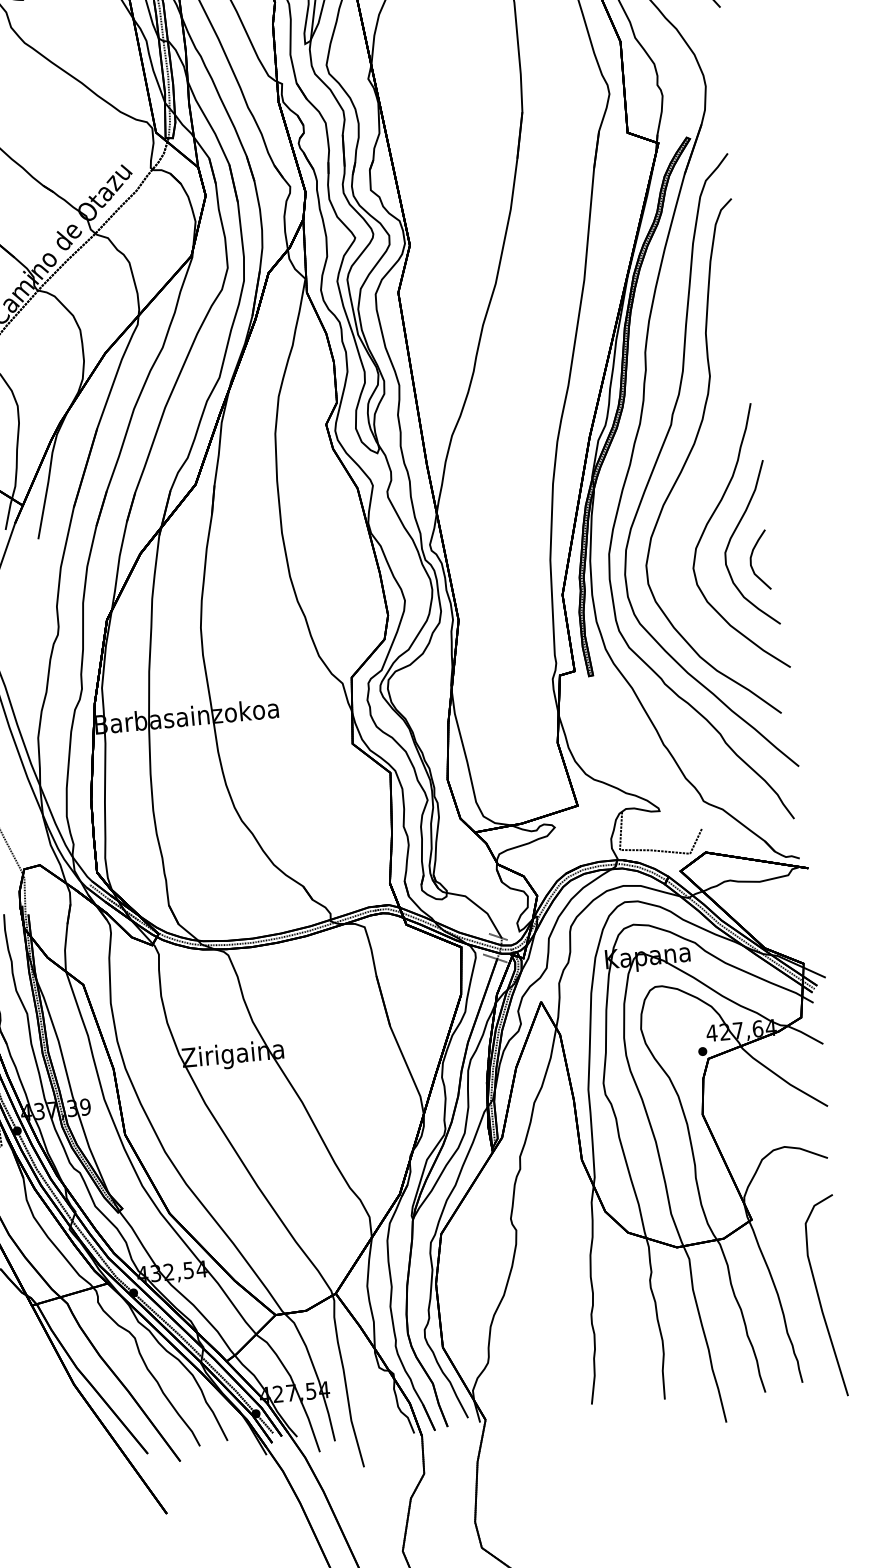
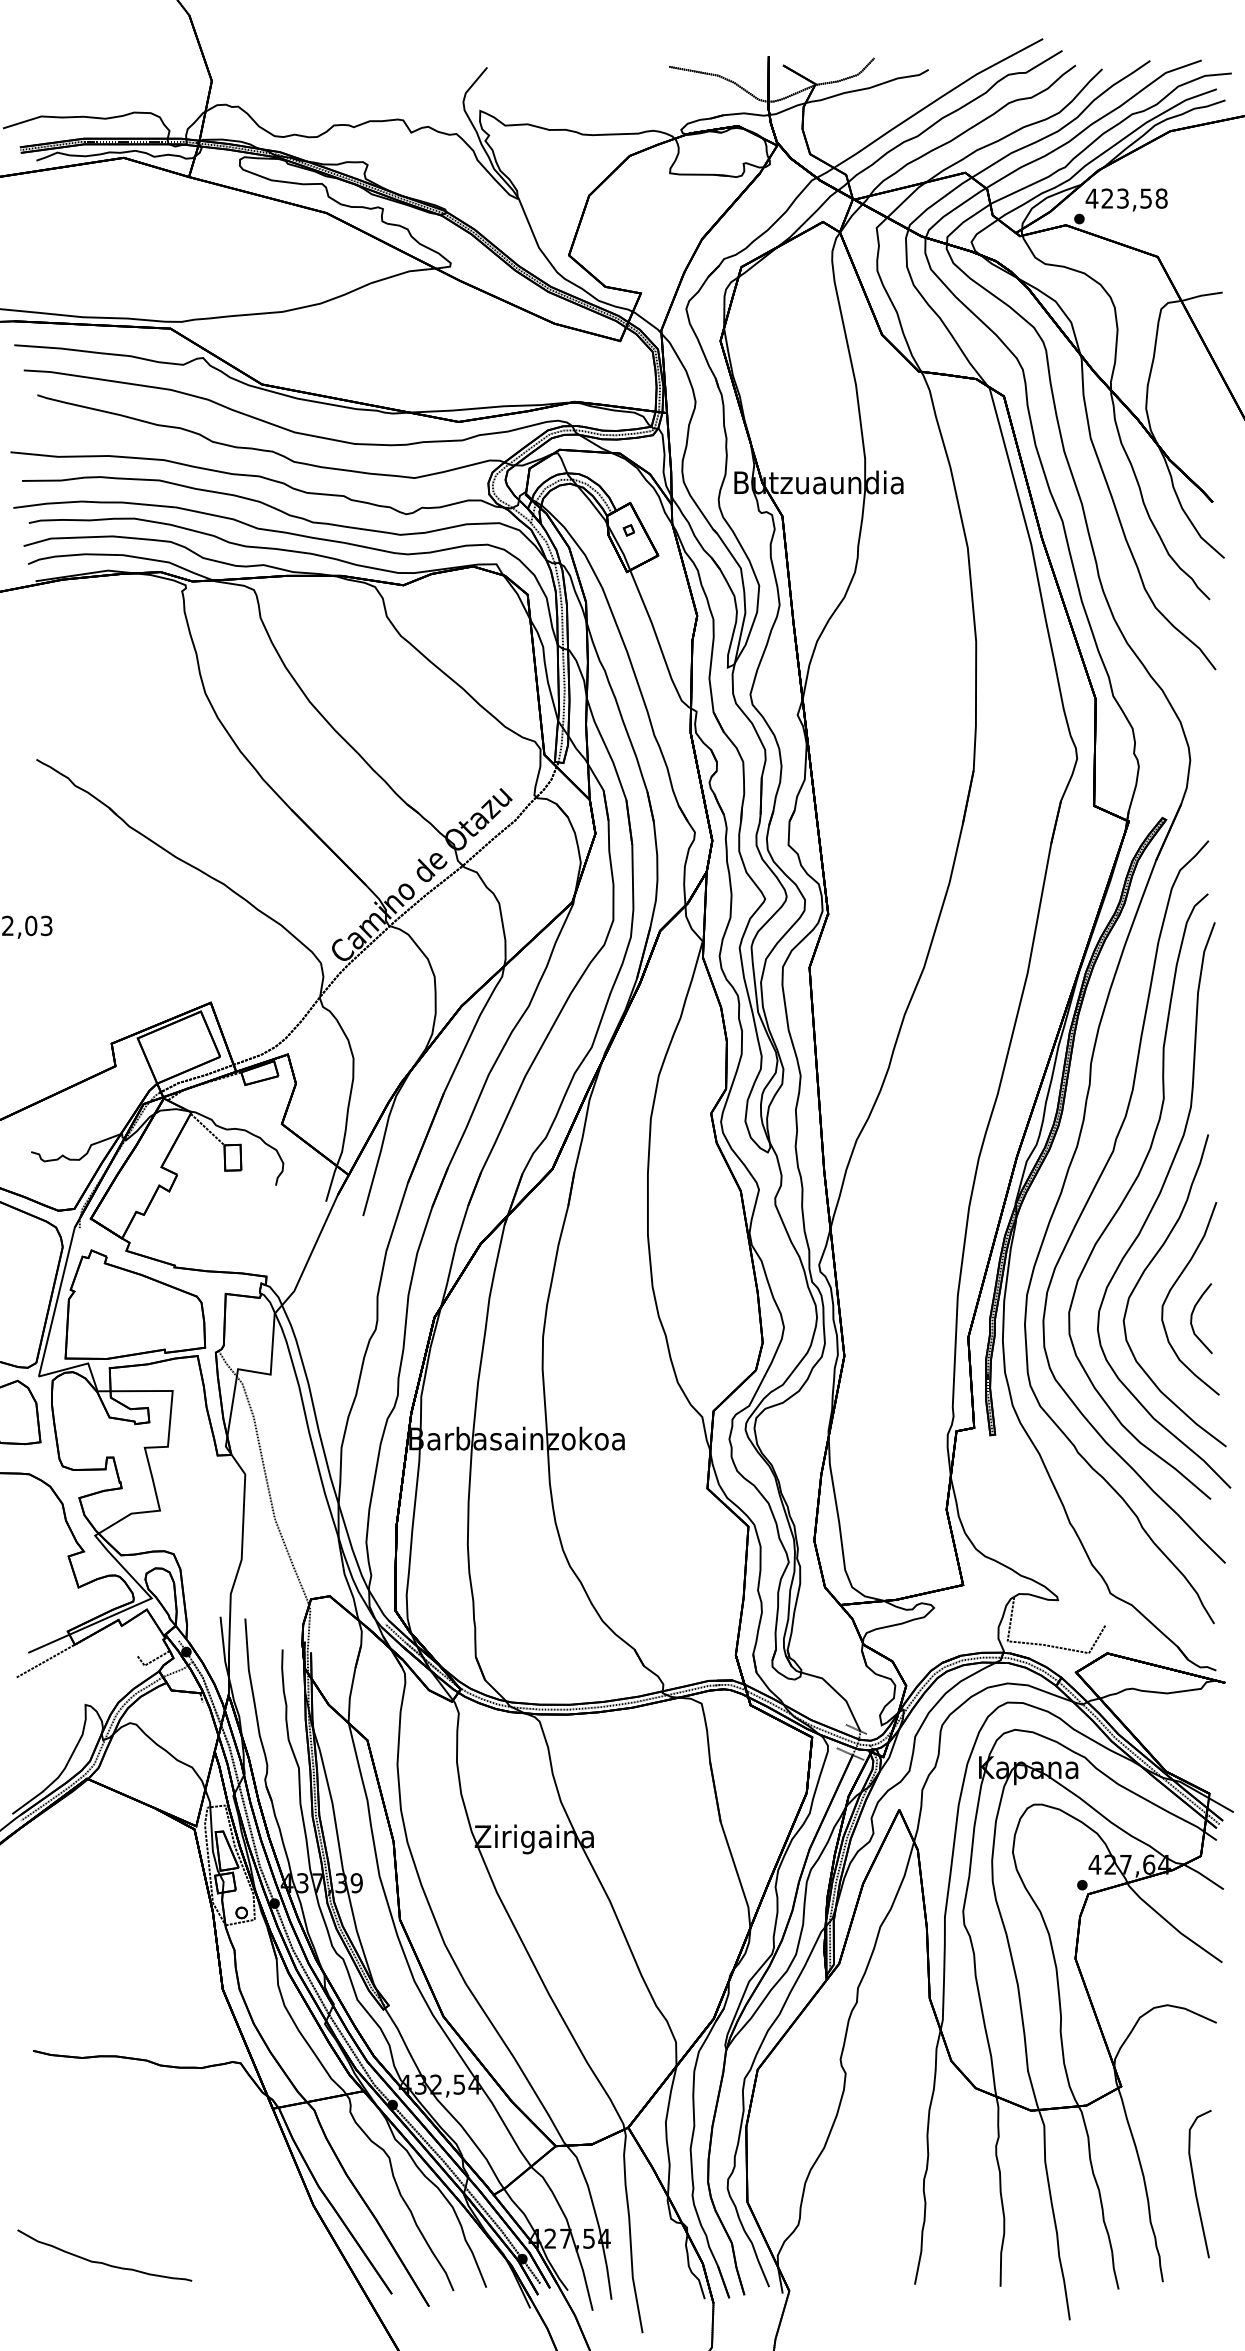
part: (711, 465) -> (1156, 1202), added
part: (826, 1296) -> (1199, 2184), size x0.62

